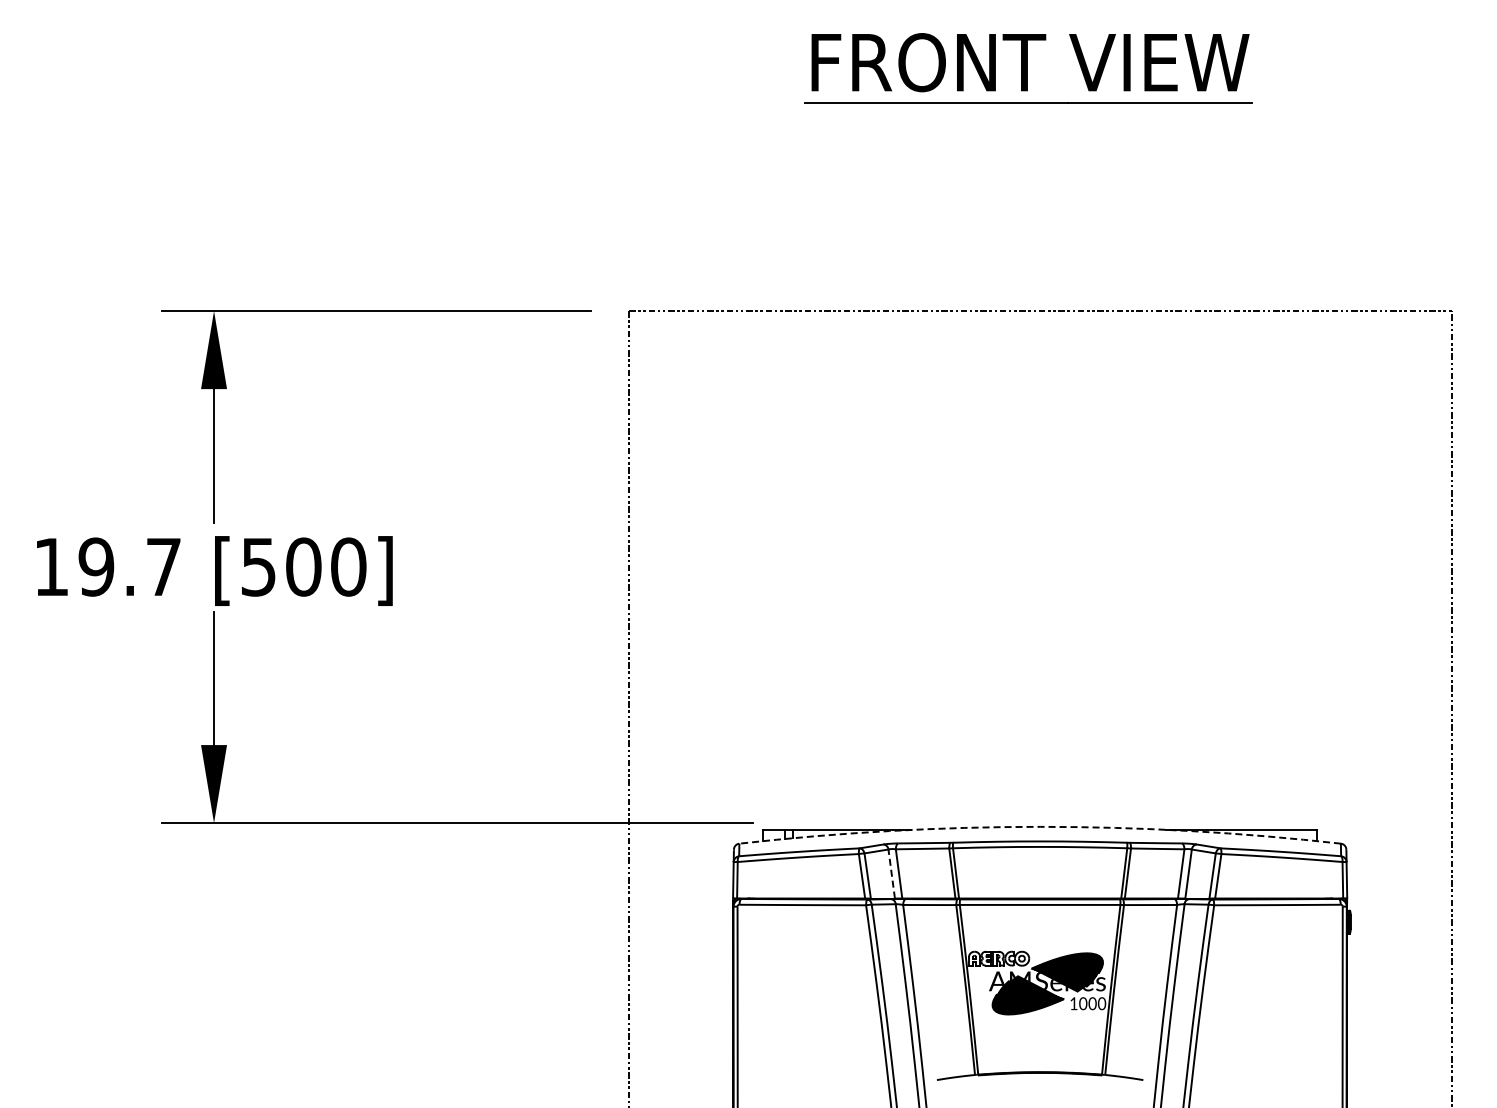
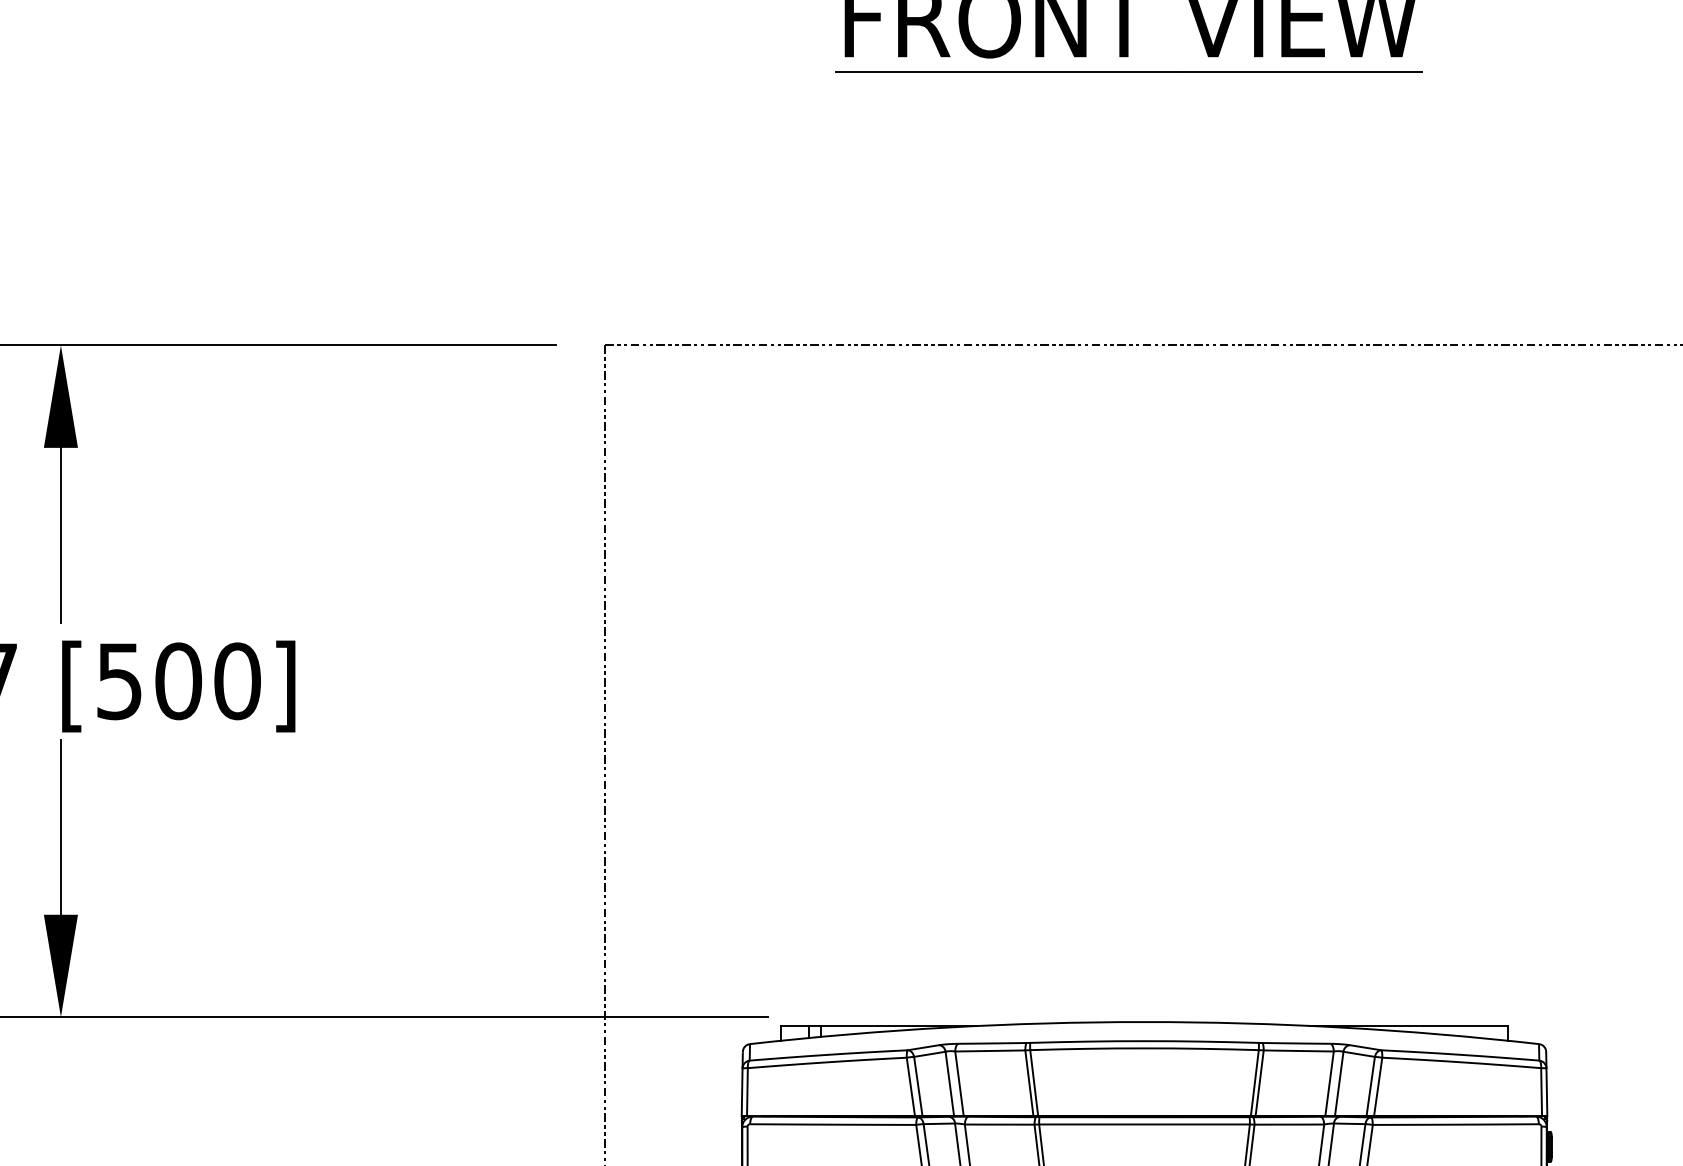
arc: (1040, 826) -> (1144, 1021), dashed -> solid
line: (891, 874) -> (949, 1084), dashed -> solid

